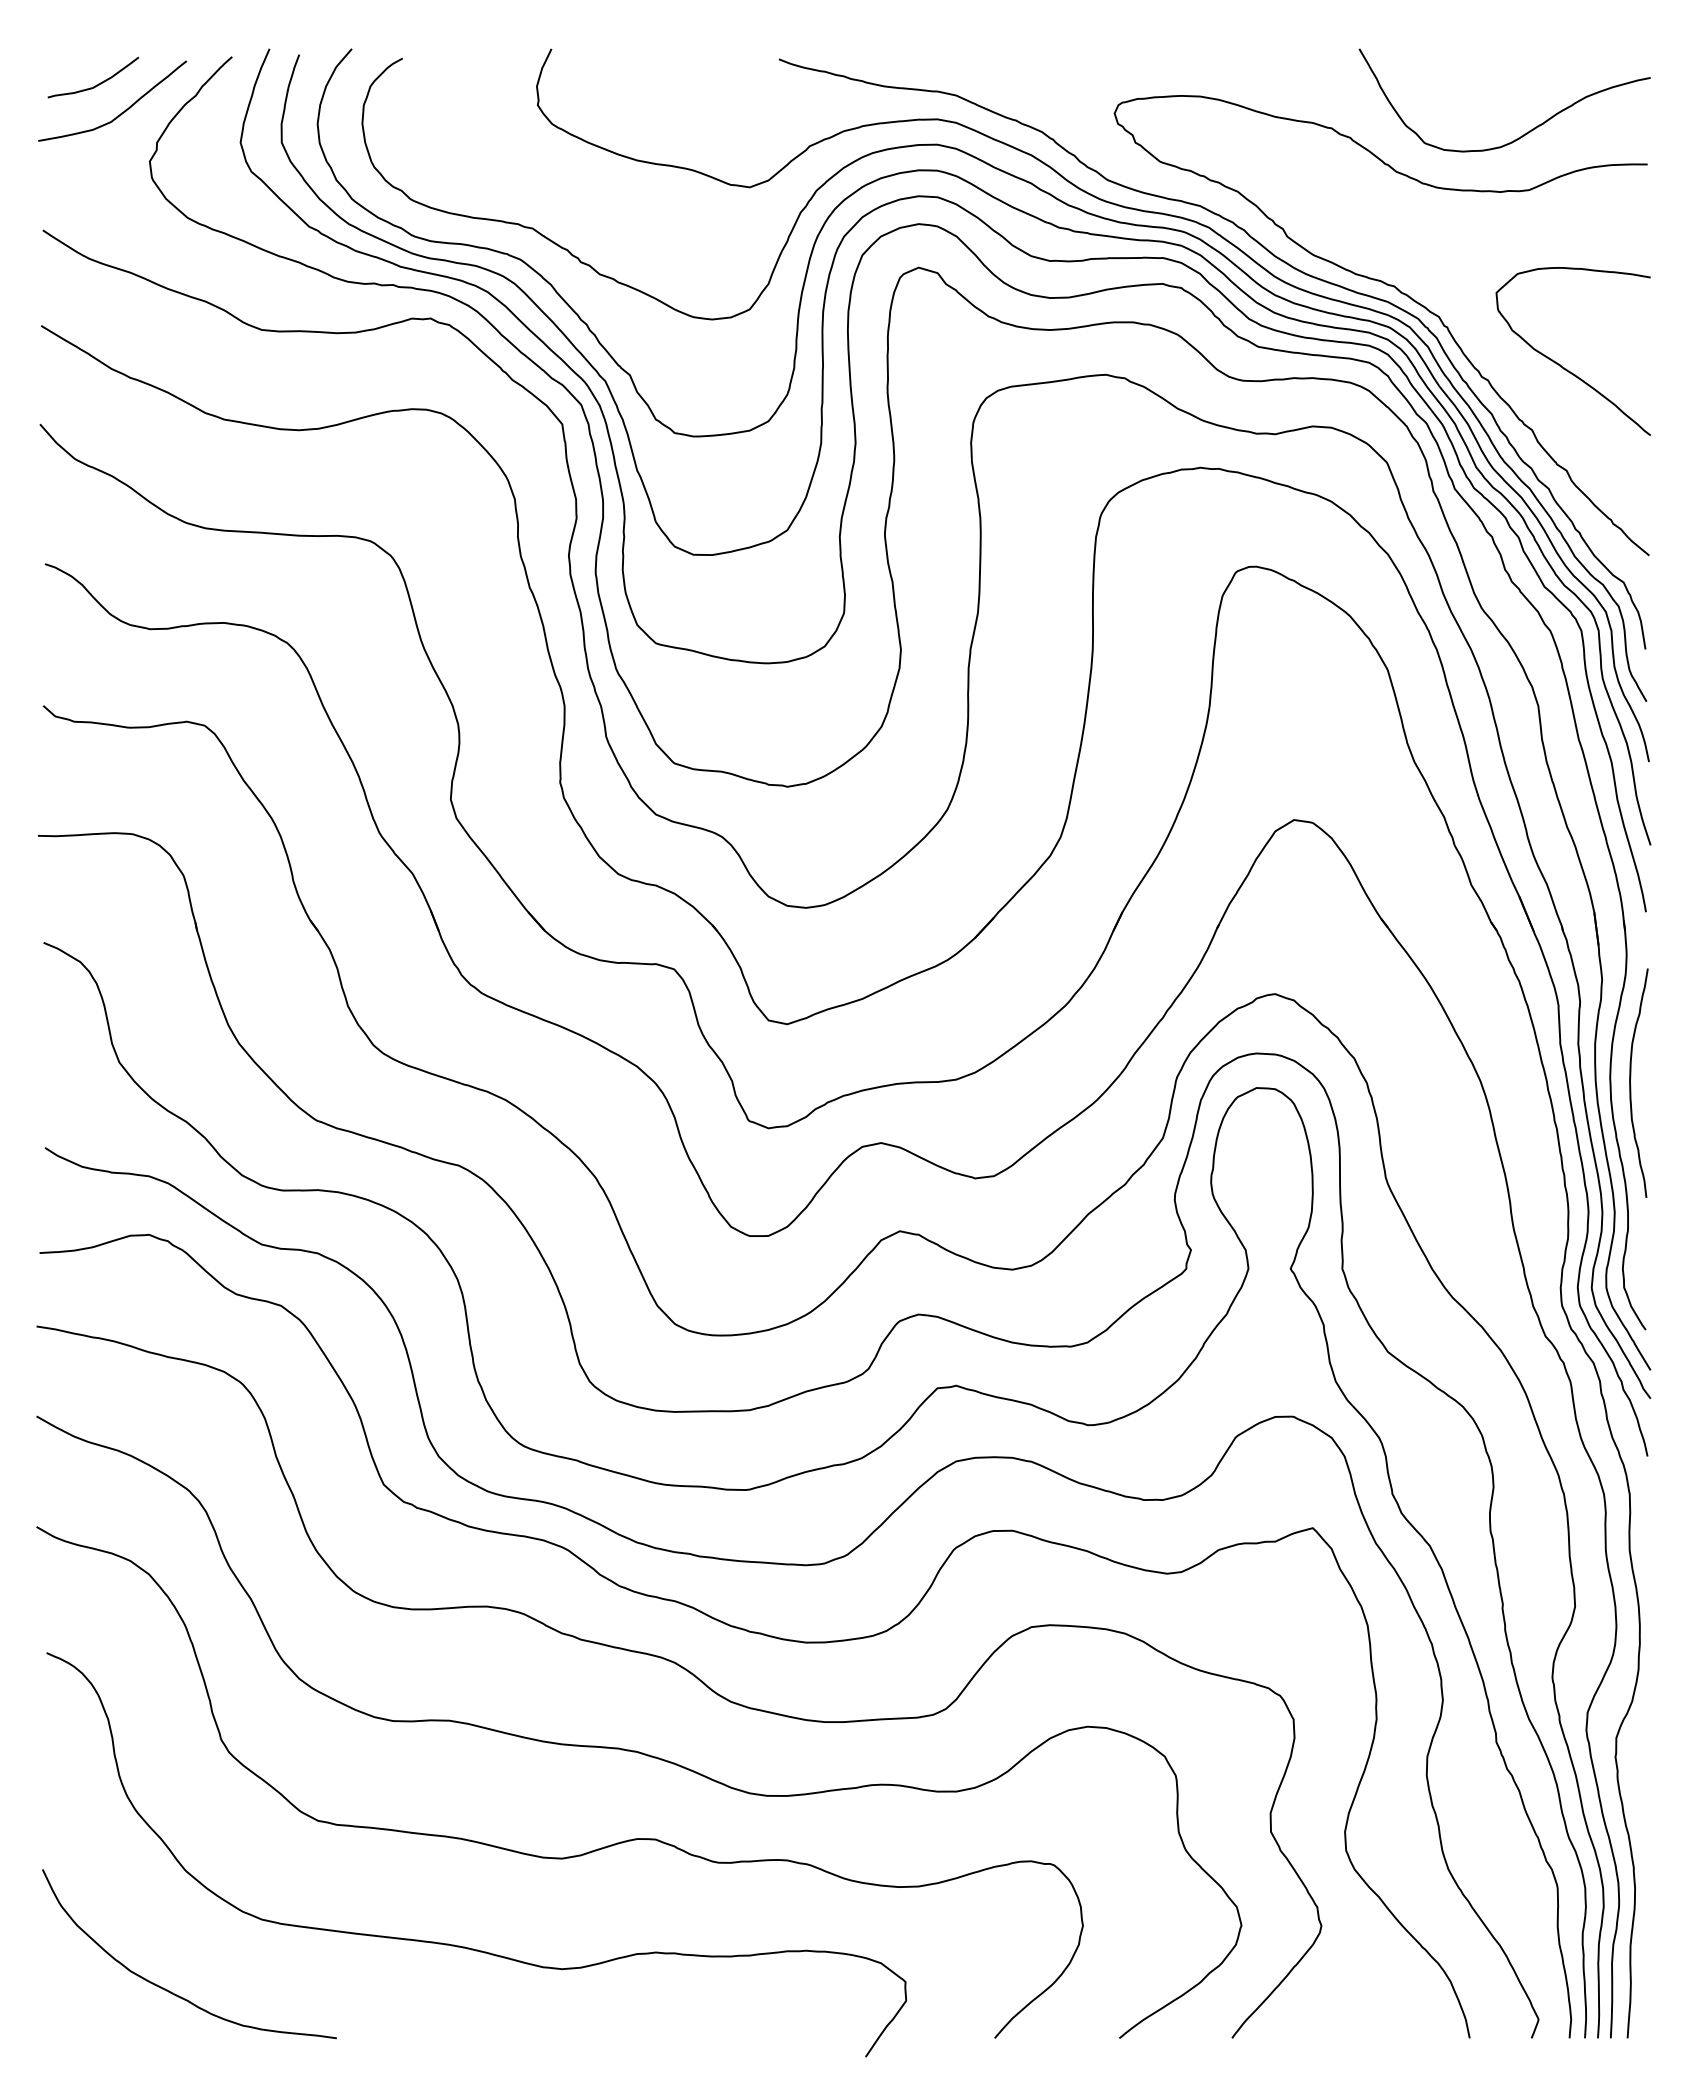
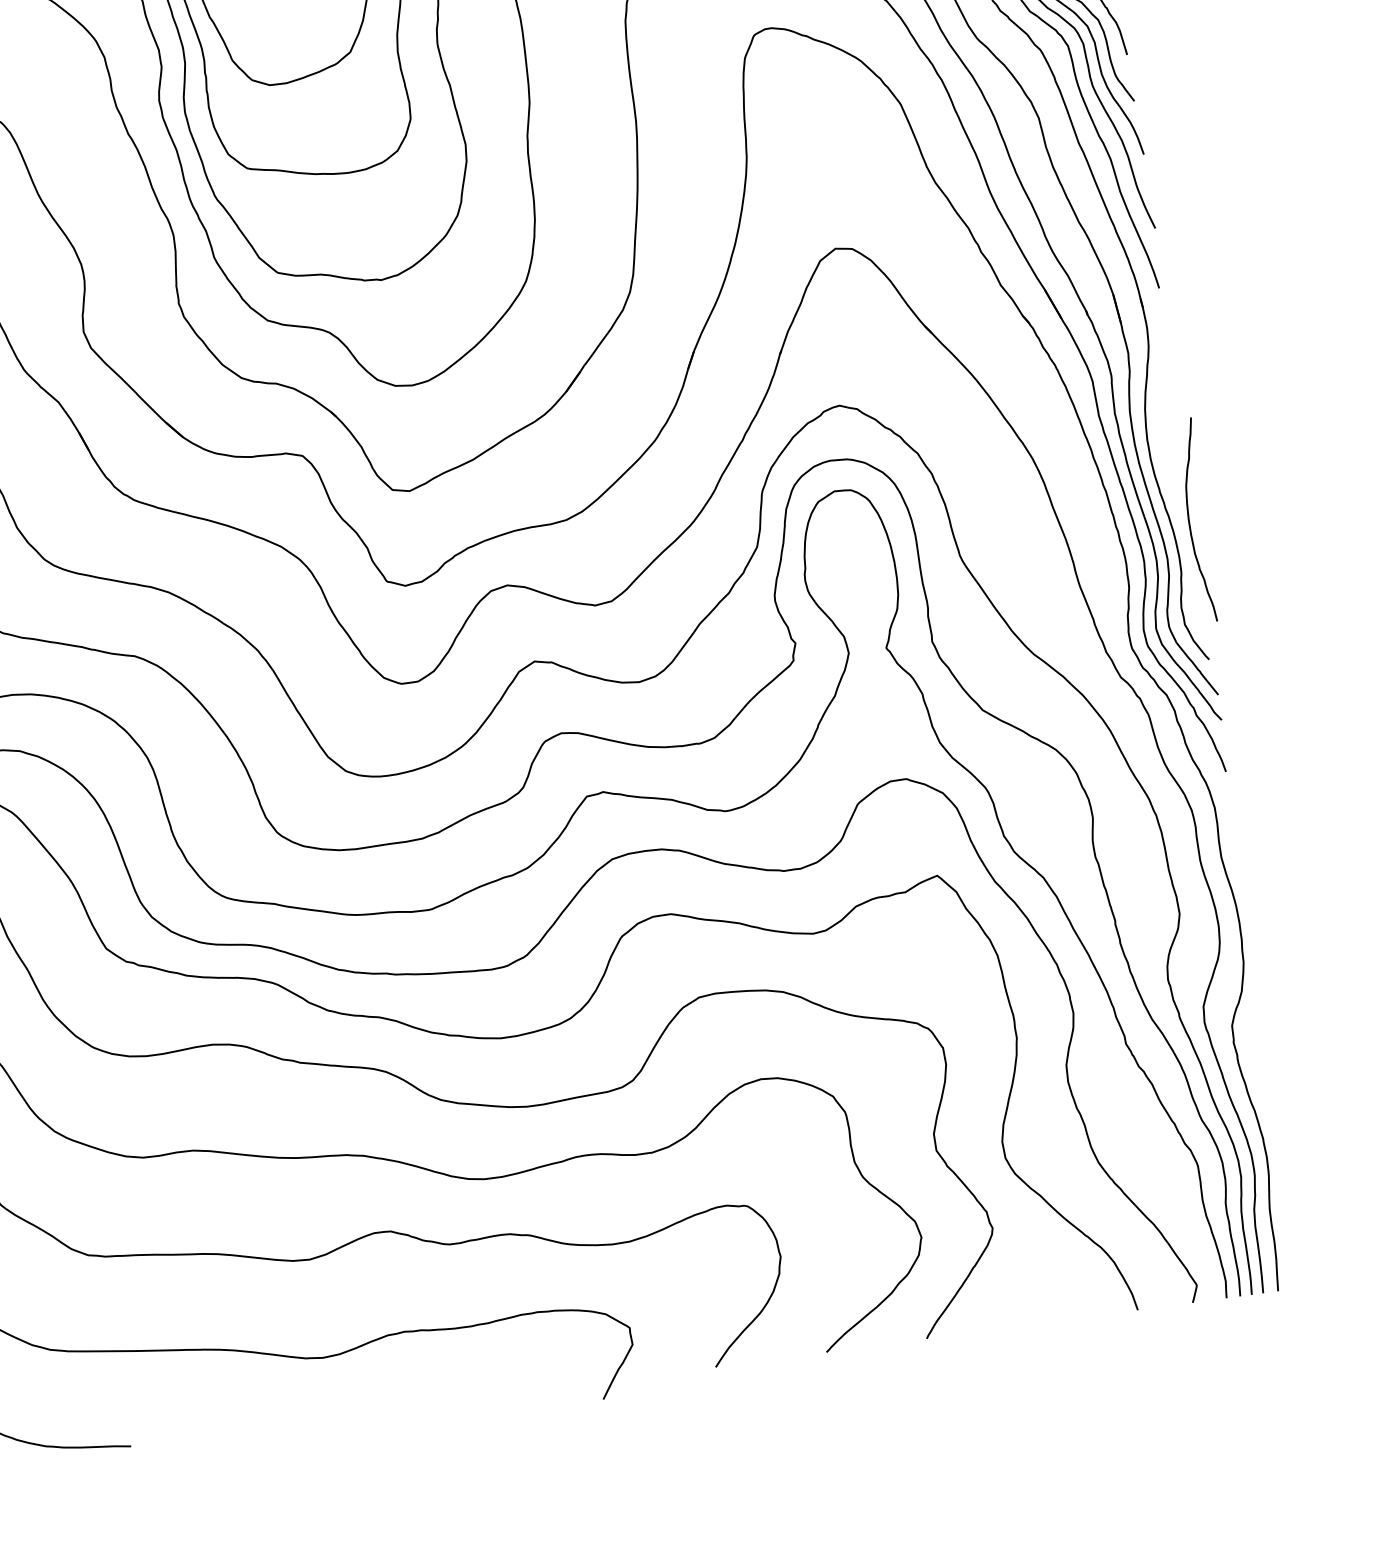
curve: (1631, 1085) -> (1190, 523), moved

